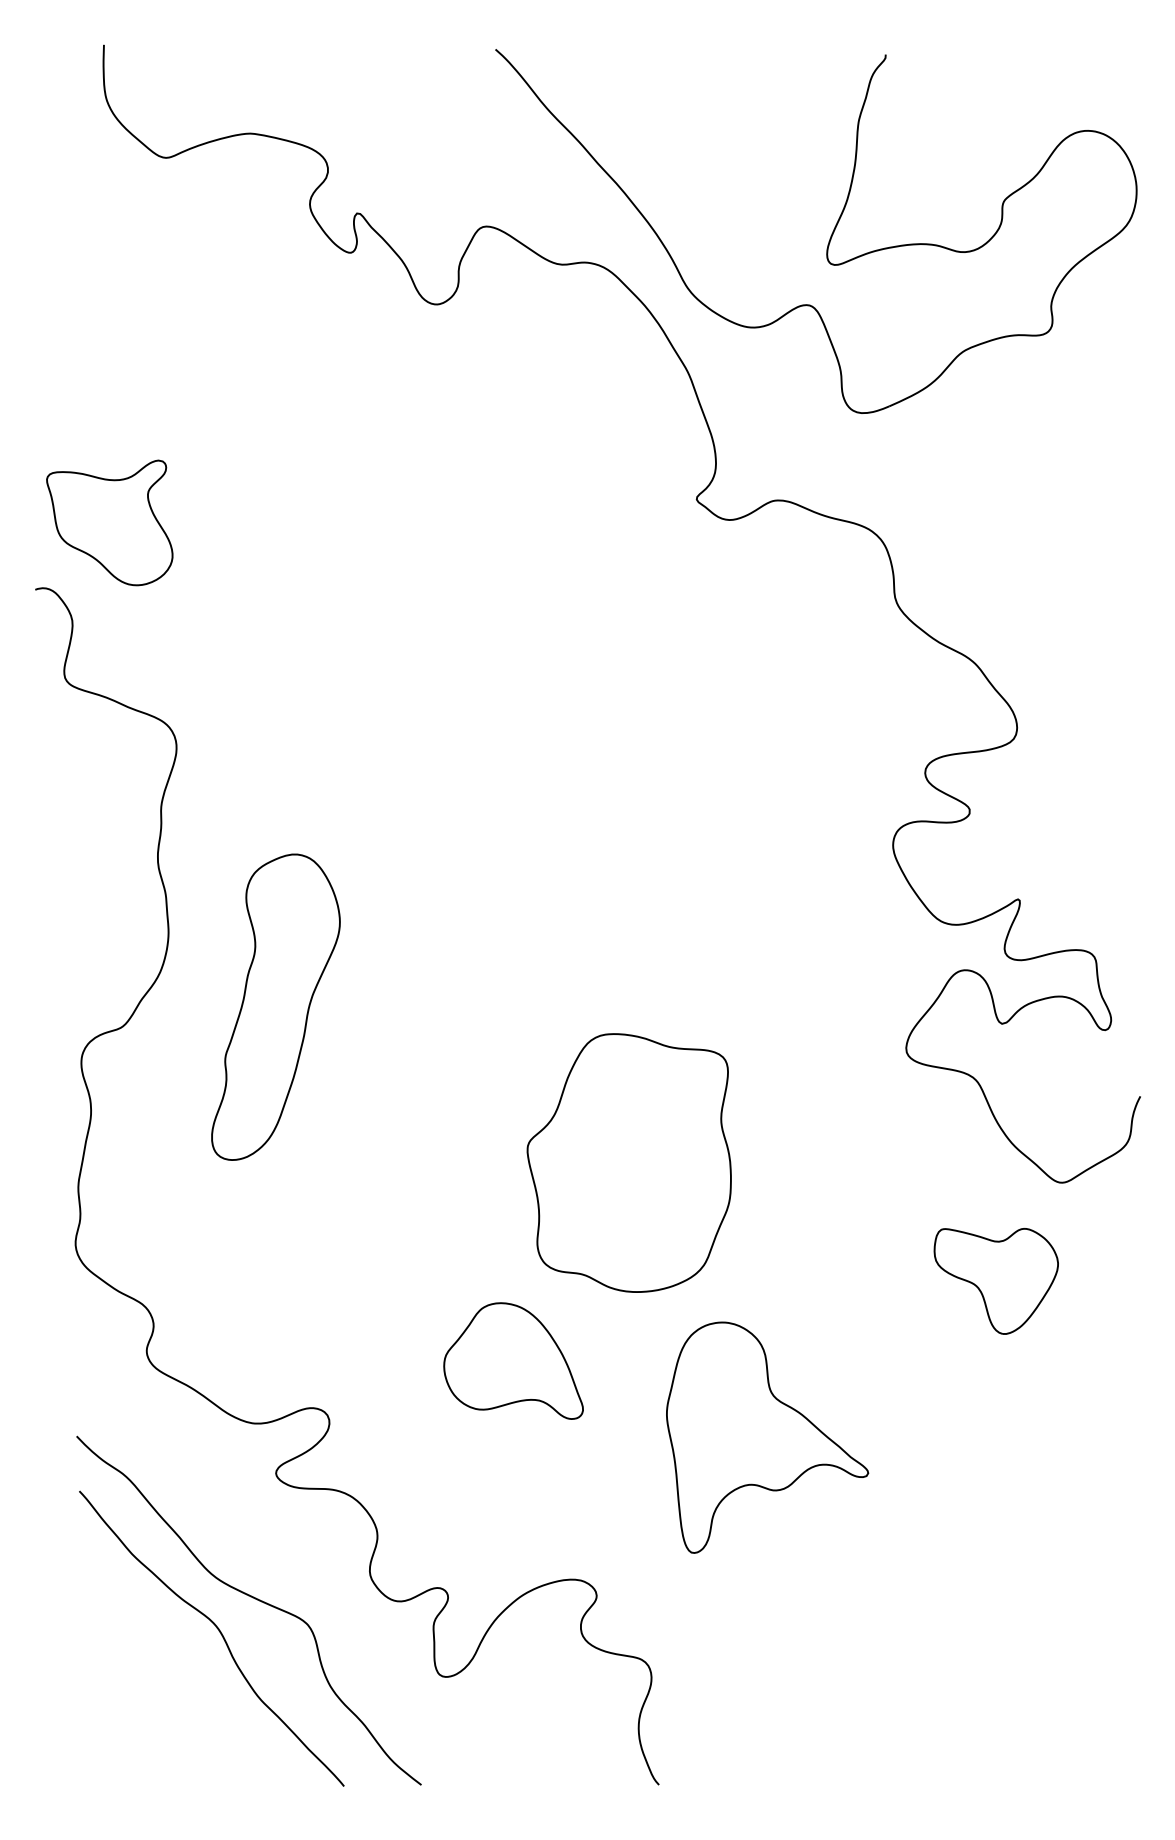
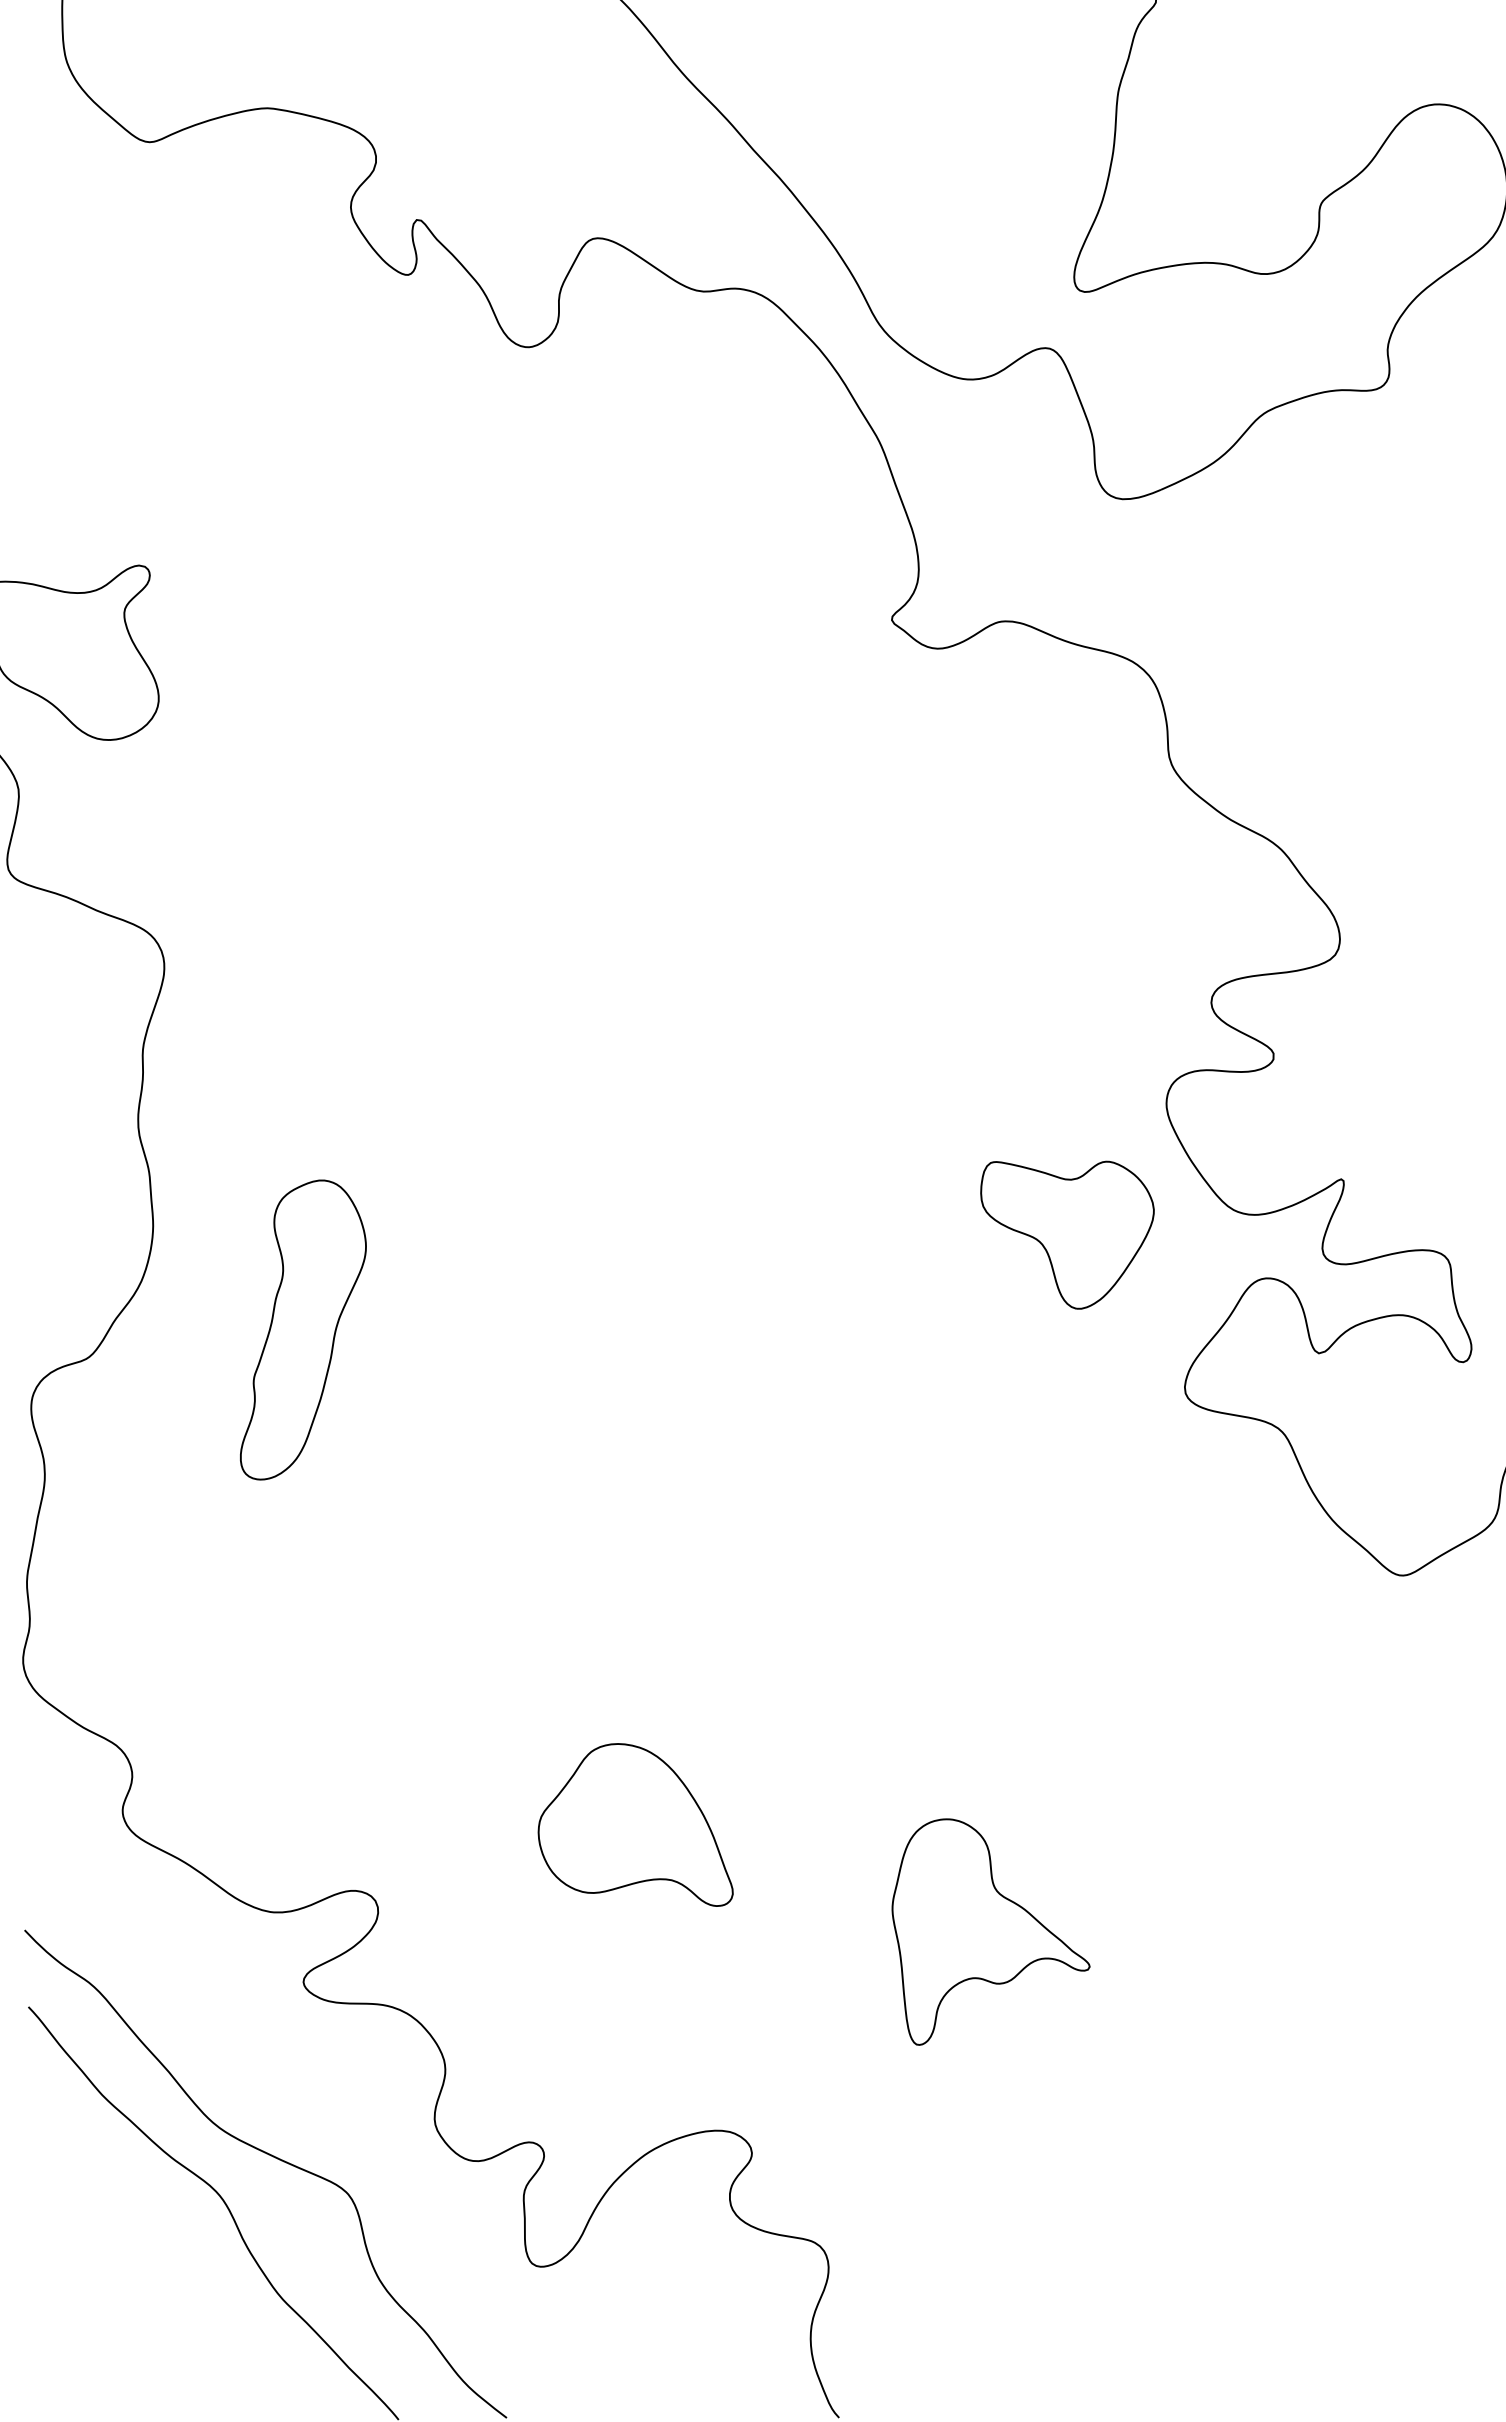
part: (275, 1006) -> (302, 1329), size x0.7
part: (628, 1162) -> (796, 1547), removed
part: (995, 1281) -> (1066, 1235), moved
part: (767, 1437) -> (990, 1931), size x0.7

